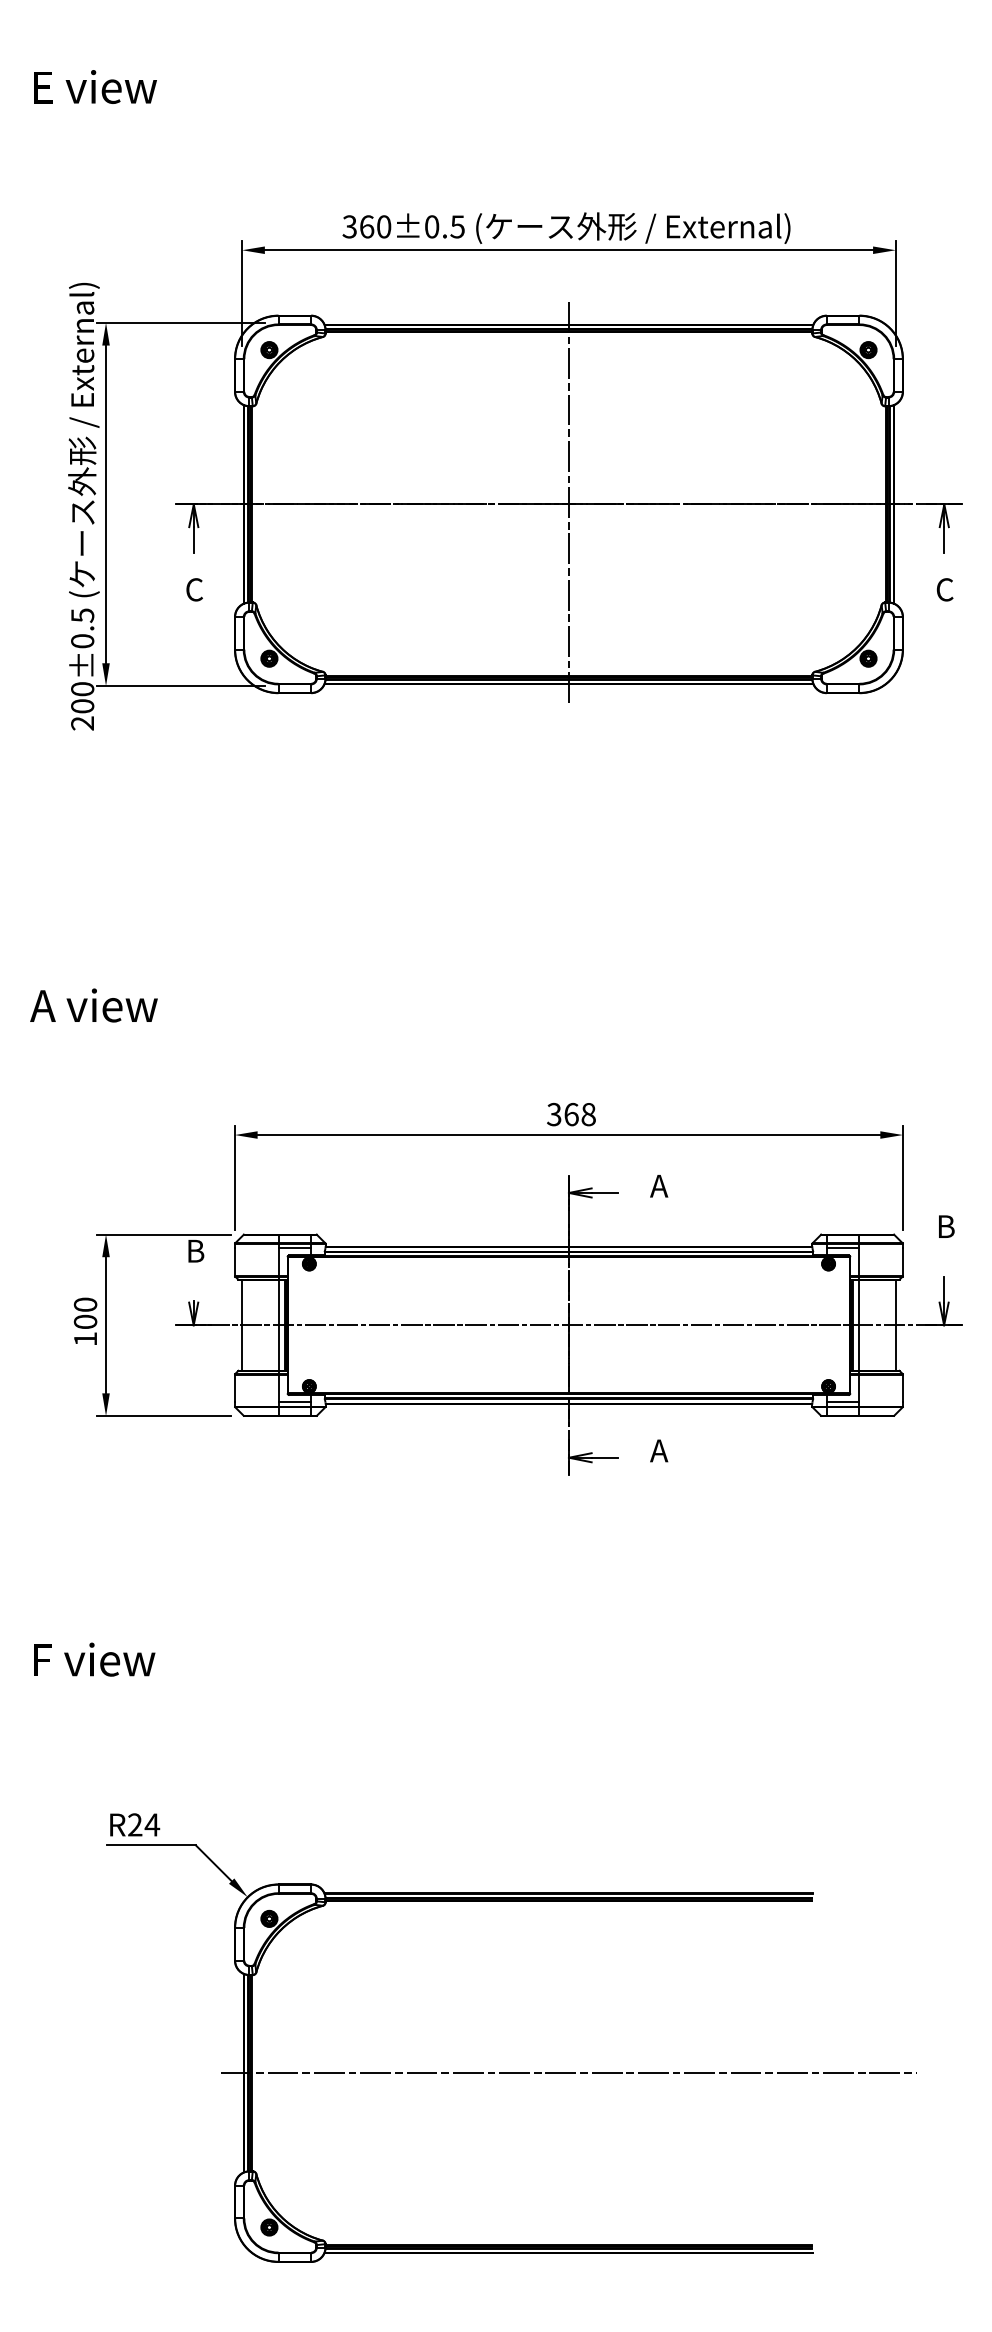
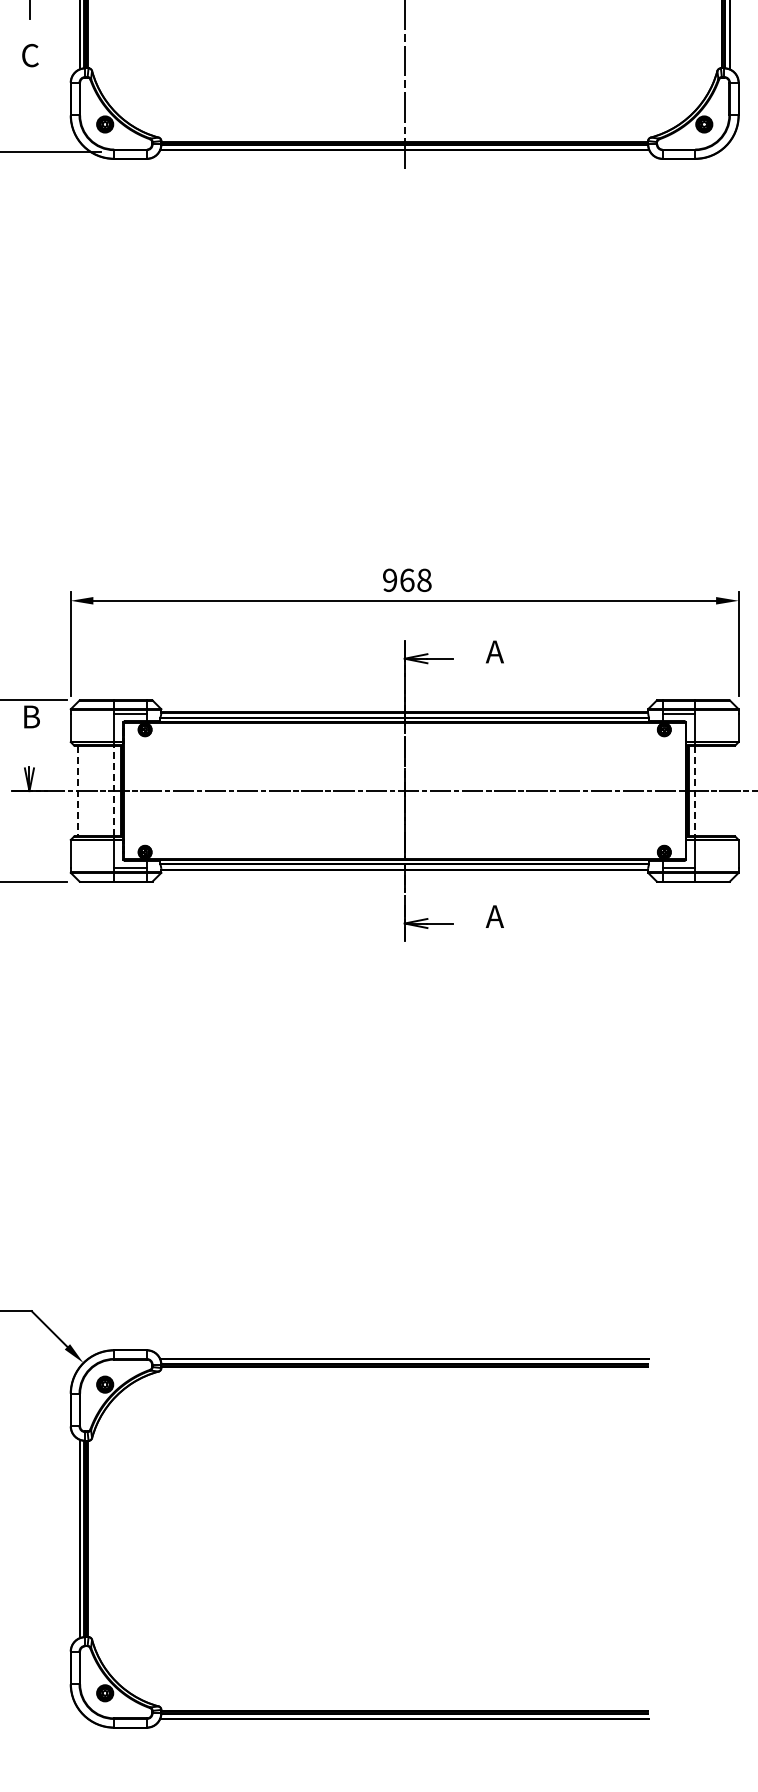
text: (554, 1114) -> (390, 580), 368 -> 968
line: (278, 1324) -> (114, 790), solid -> dashed
line: (895, 1324) -> (731, 790), removed
line: (242, 1325) -> (78, 791), solid -> dashed
line: (859, 1325) -> (695, 791), solid -> dashed
line: (568, 2073) -> (404, 1539), removed

